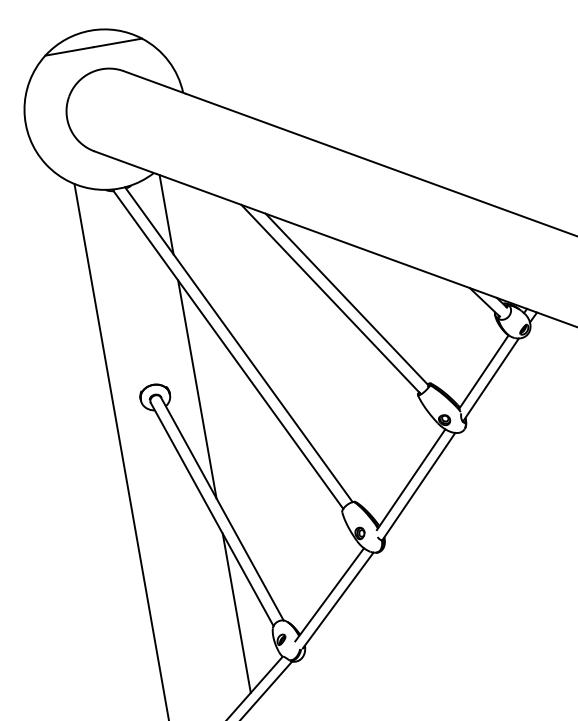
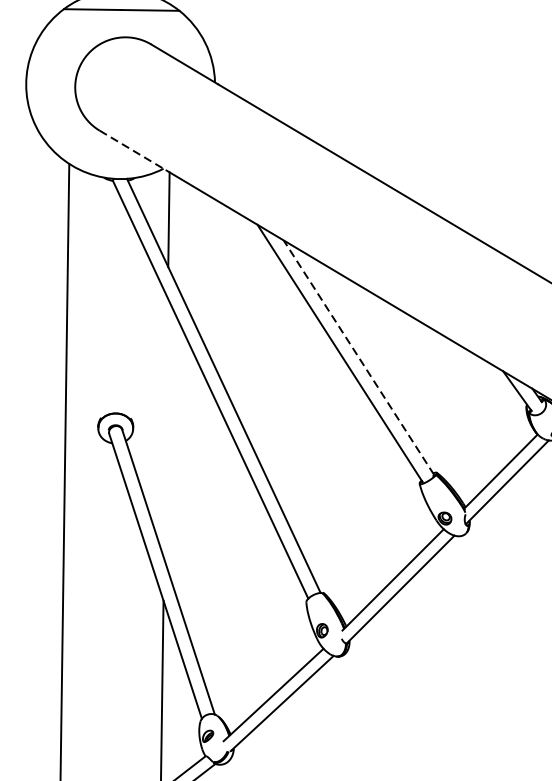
line: (126, 162) -> (134, 150), solid -> dashed
line: (346, 299) -> (358, 357), solid -> dashed
line: (197, 389) -> (166, 428), removed

